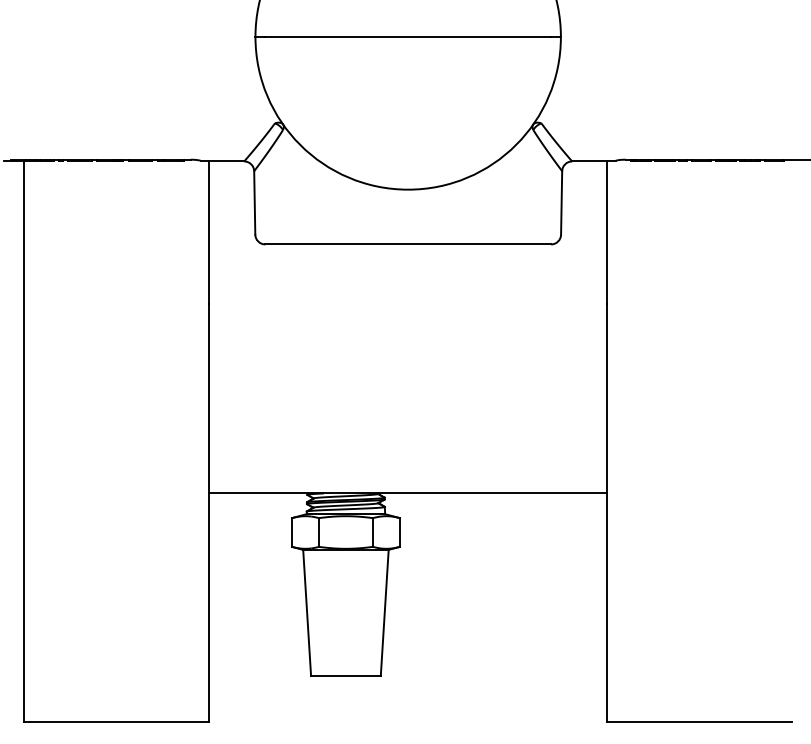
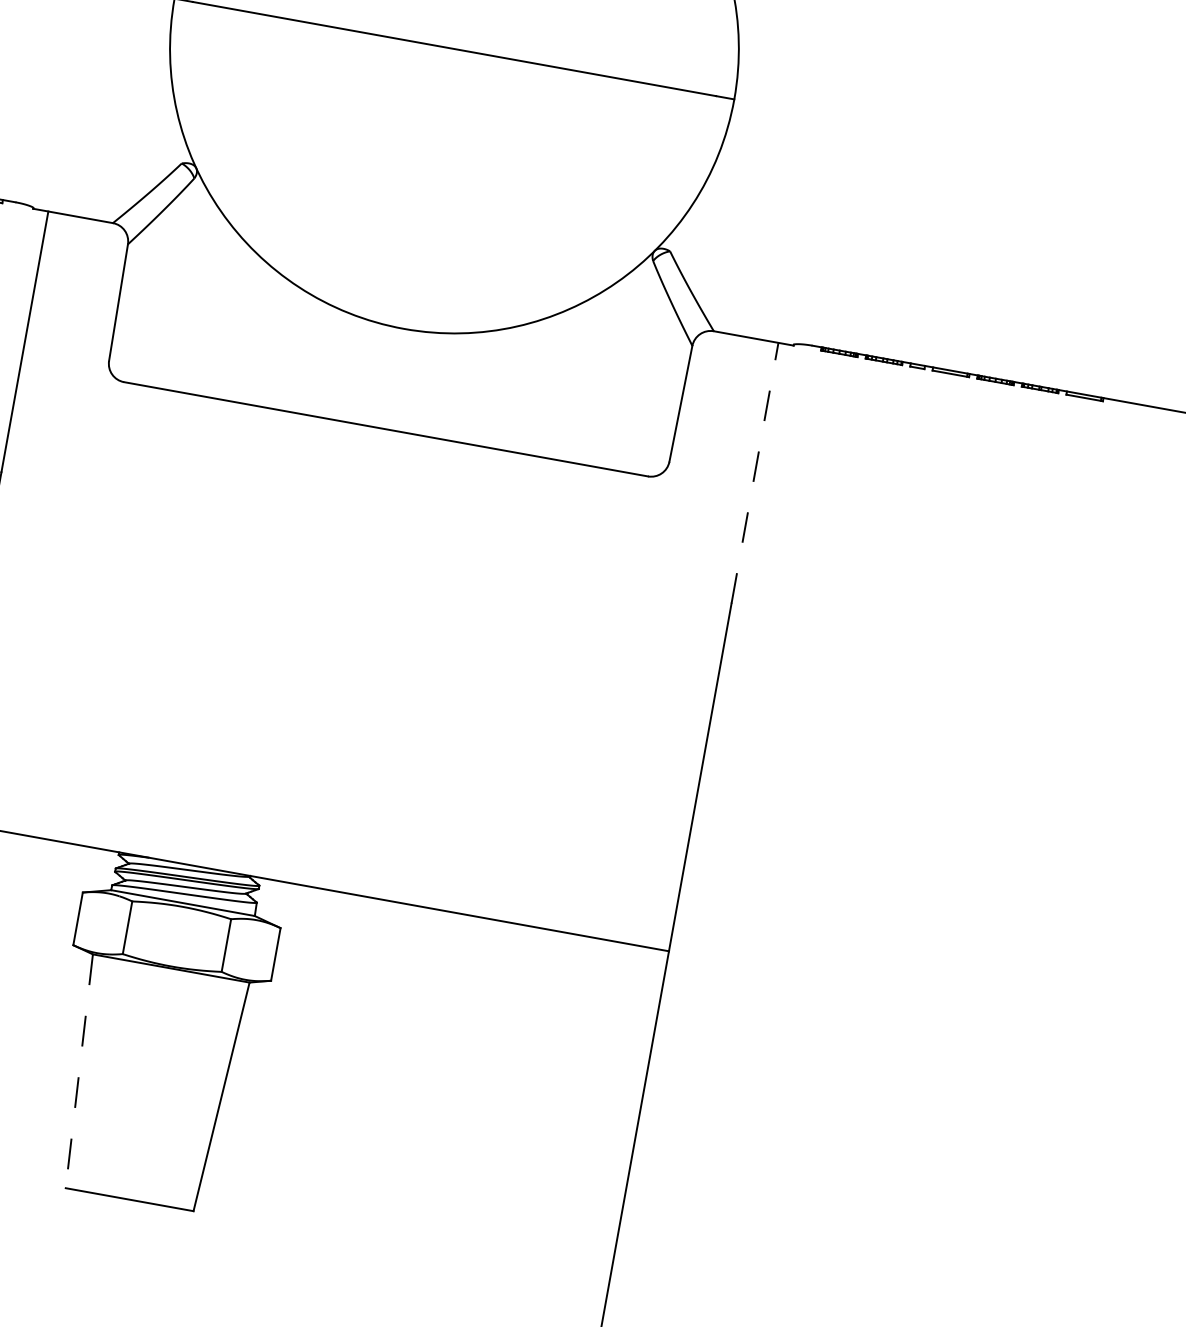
line: (607, 232) -> (755, 473), solid -> dashed
line: (307, 613) -> (79, 1072), solid -> dashed

